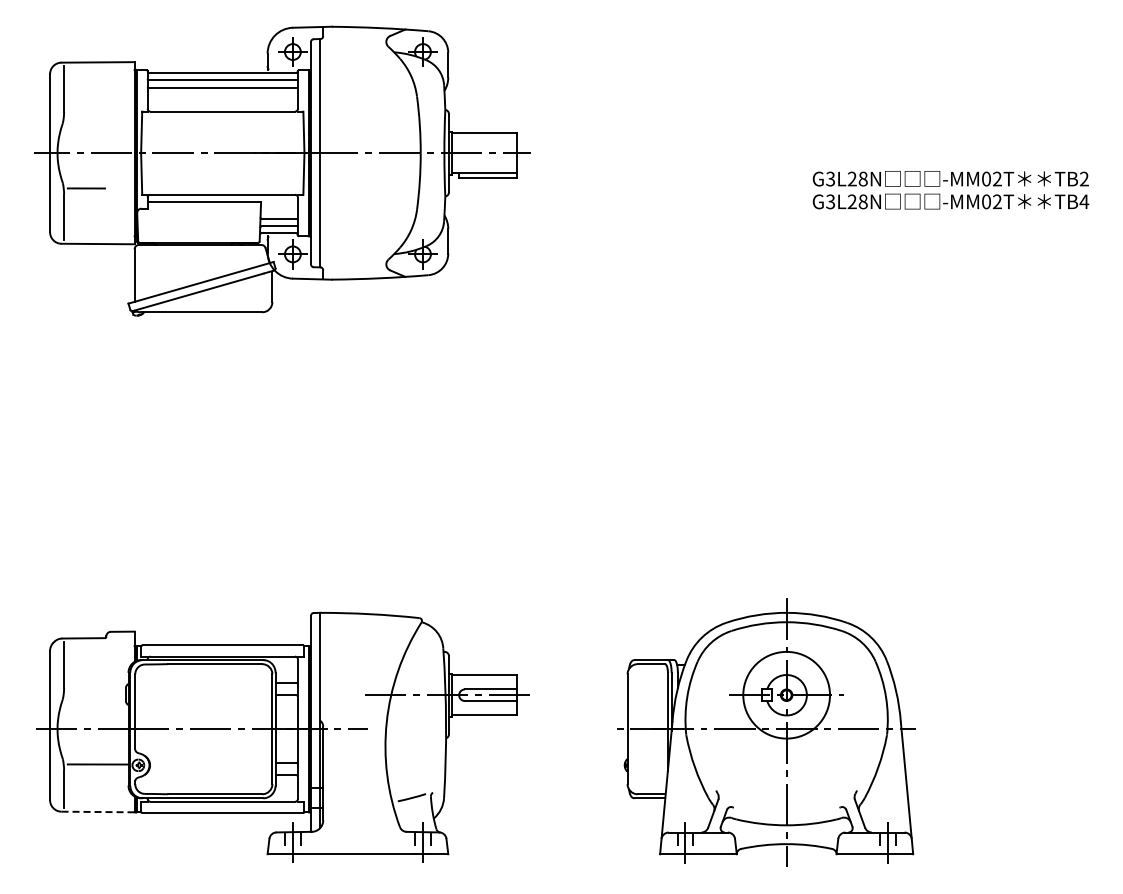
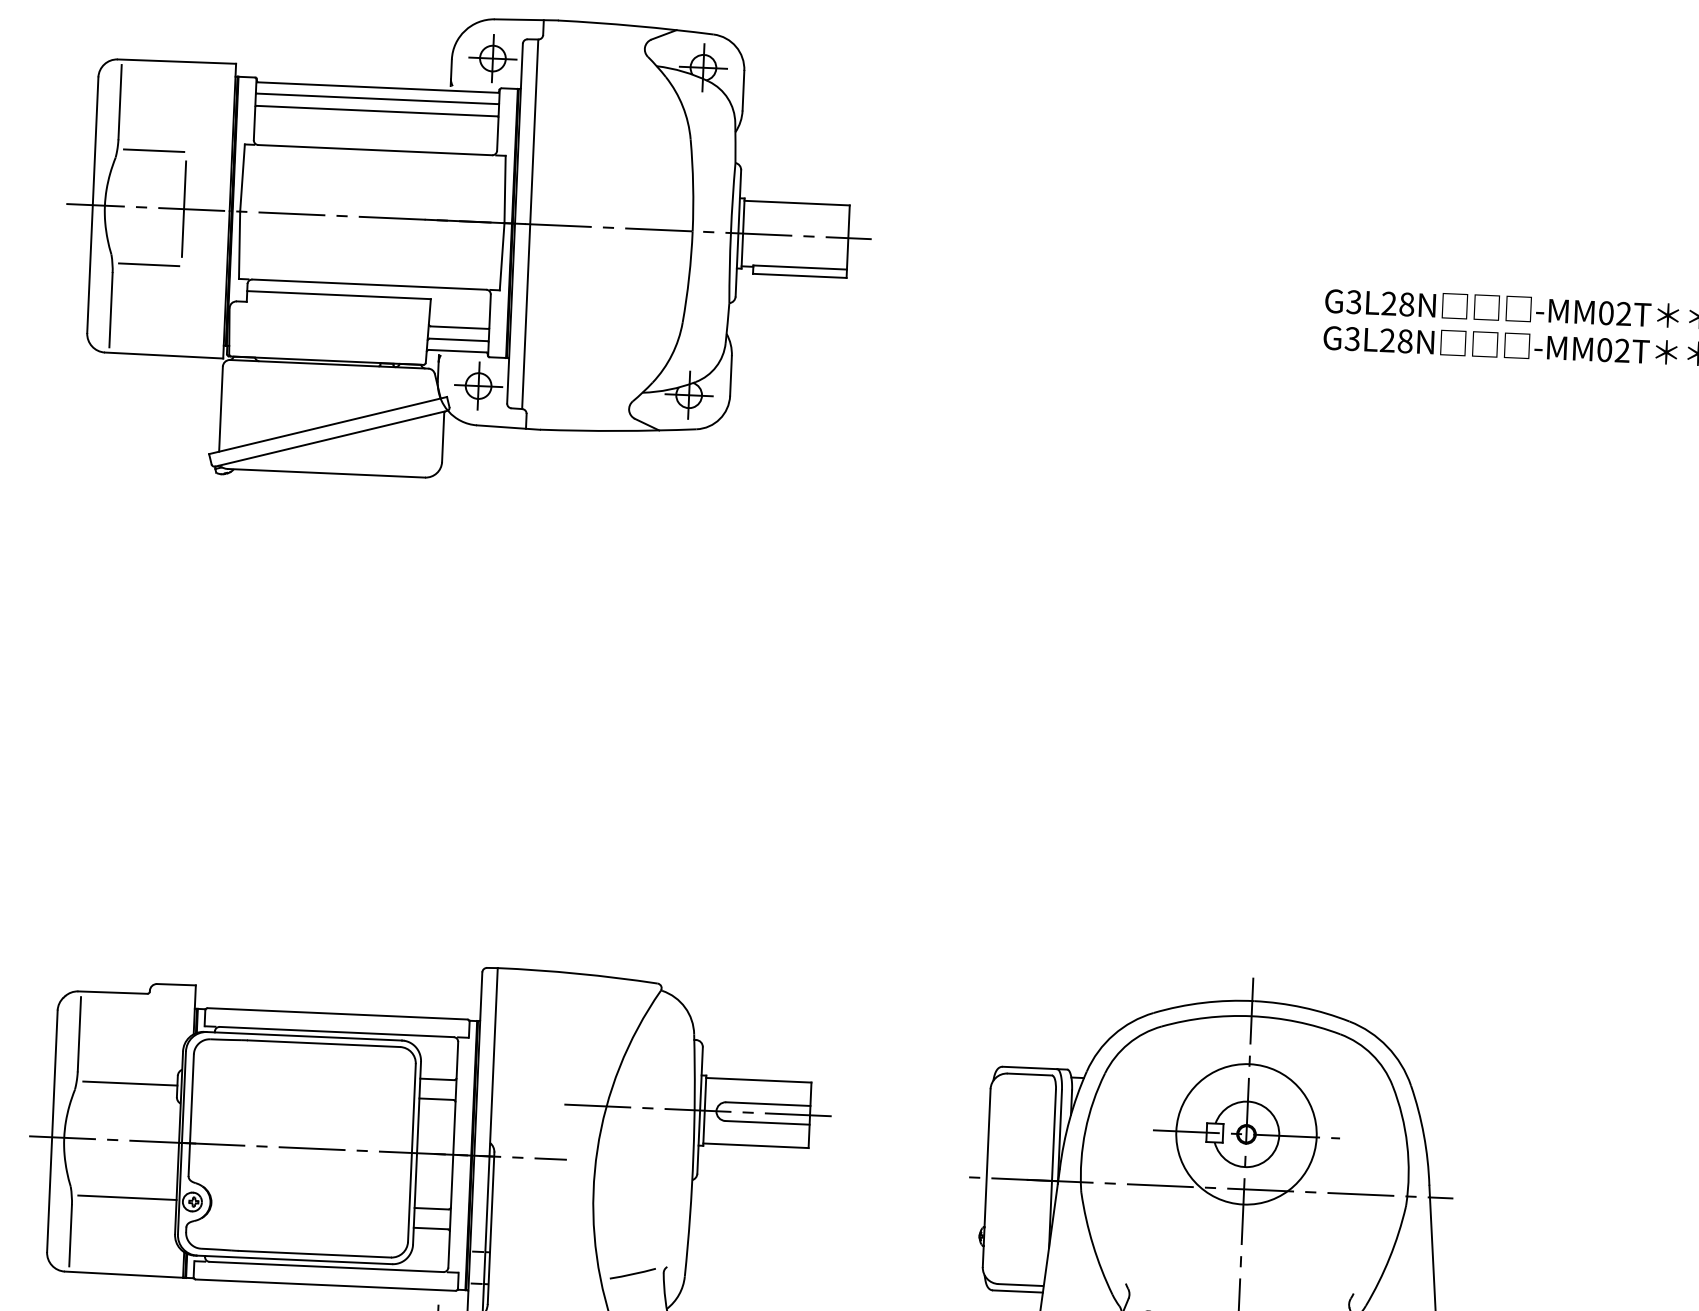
line: (86, 117) -> (154, 149), added
line: (106, 152) -> (184, 208), added
line: (96, 693) -> (129, 1082), added
line: (98, 812) -> (124, 1275), dashed -> solid

